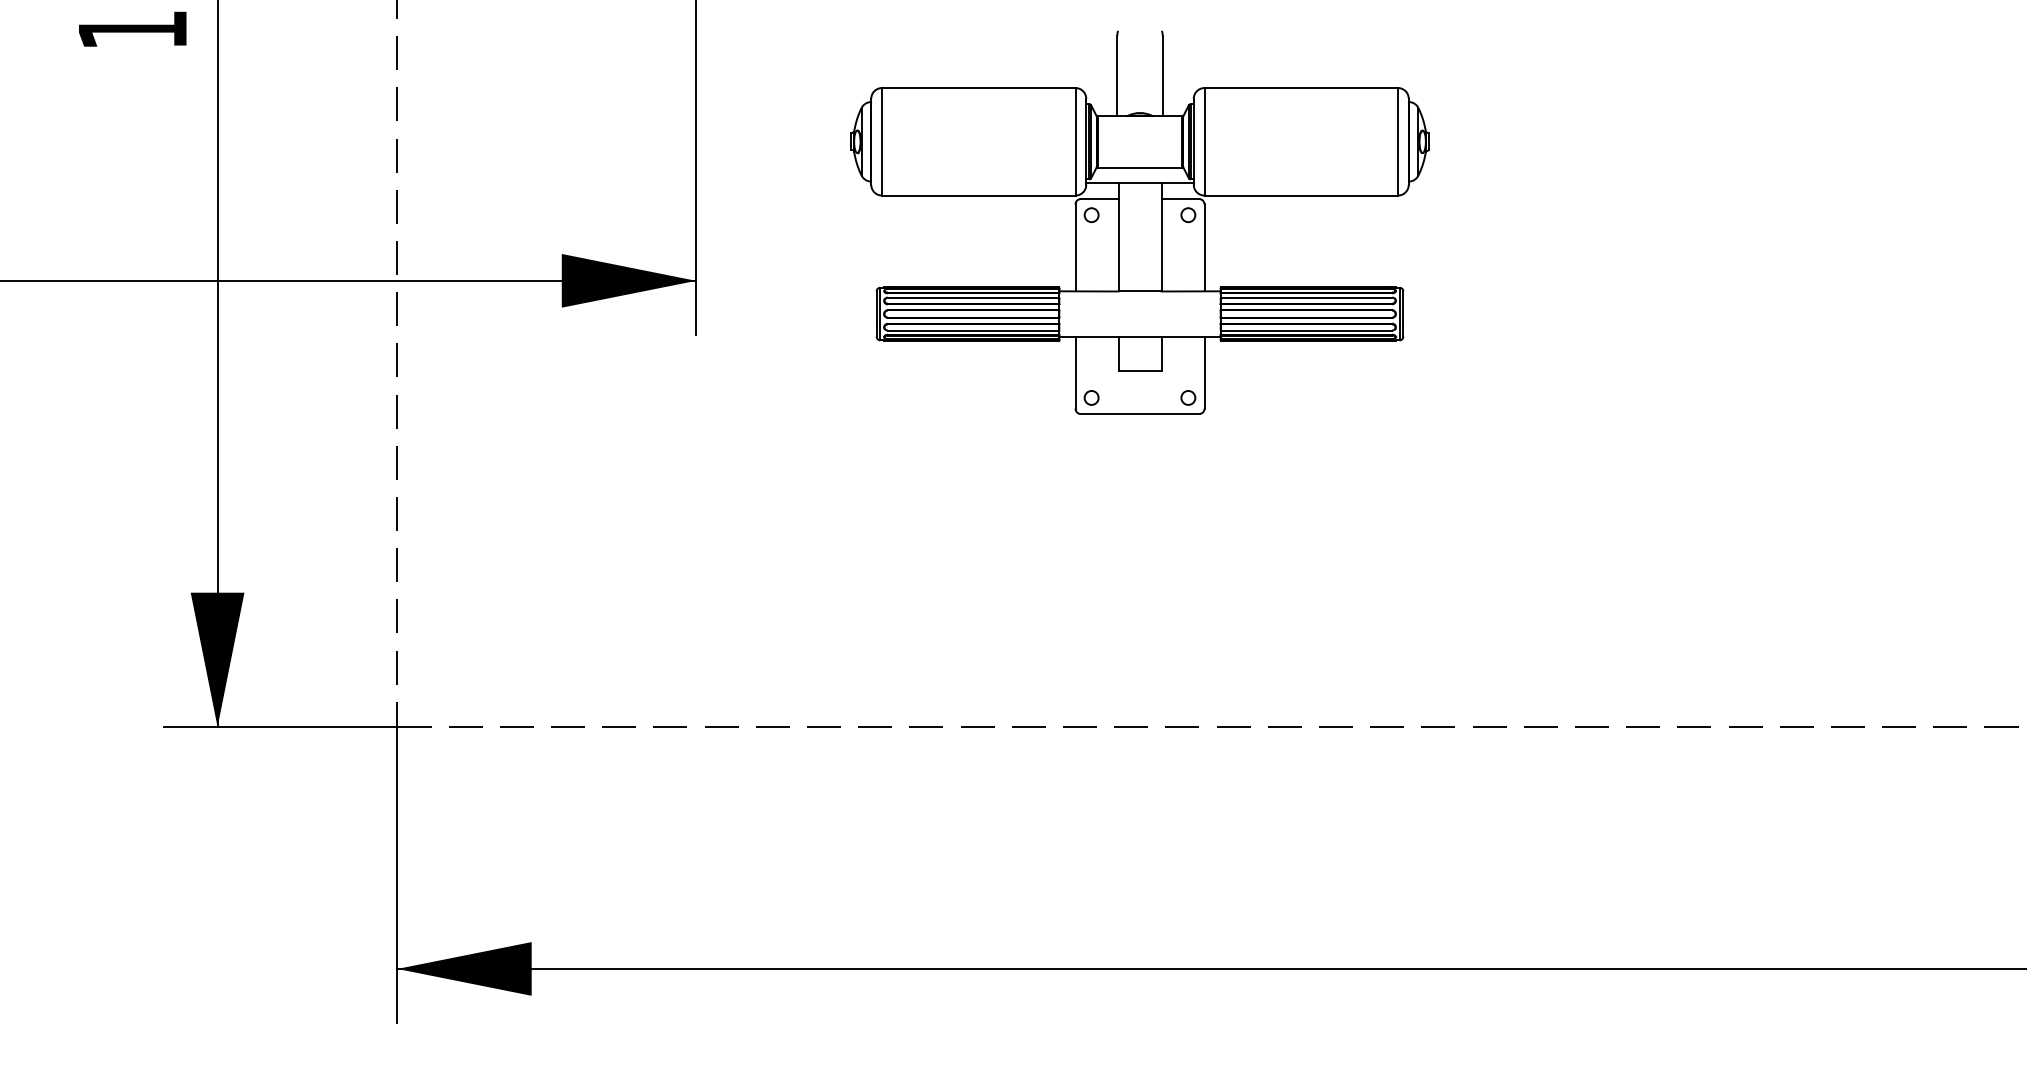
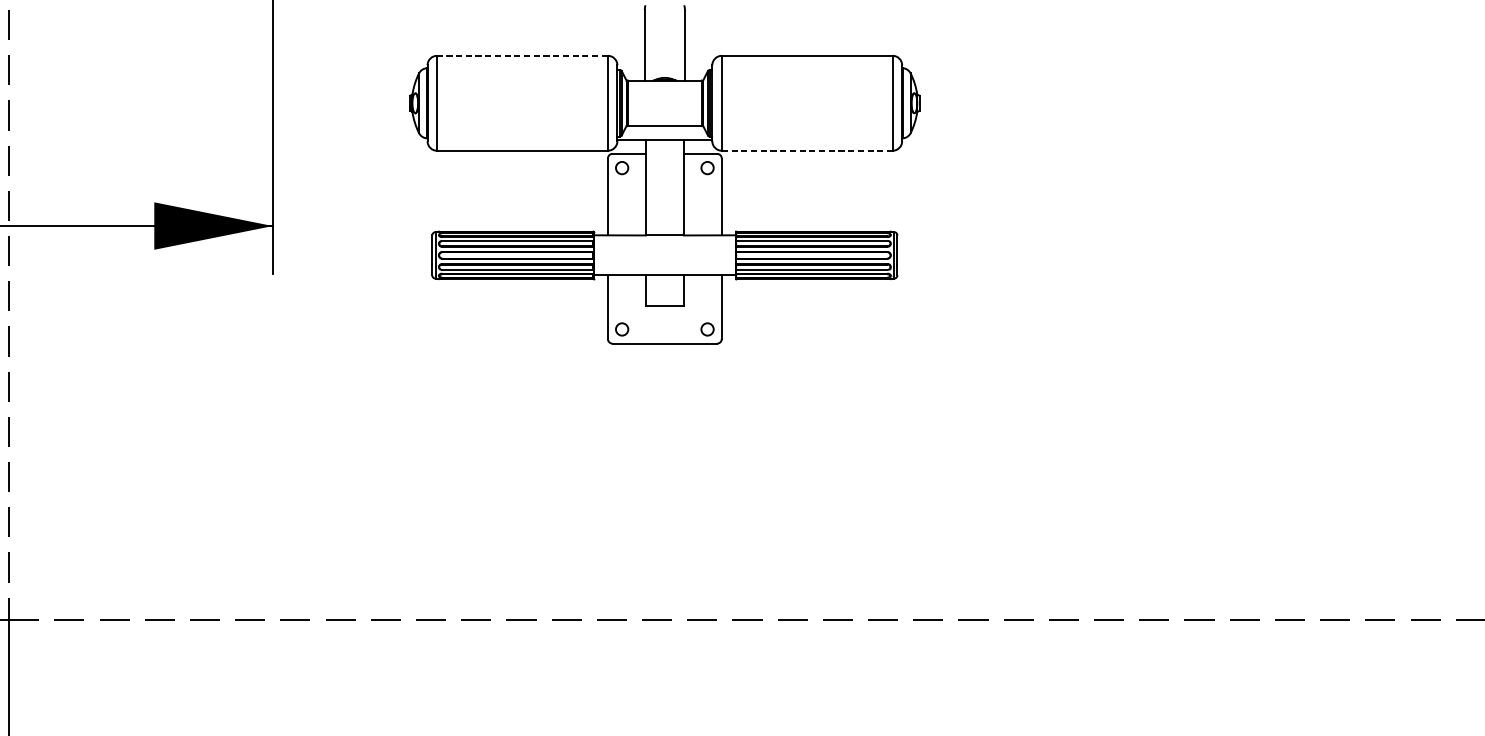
line: (978, 88) -> (522, 56), solid -> dashed
line: (1301, 195) -> (807, 150), solid -> dashed

